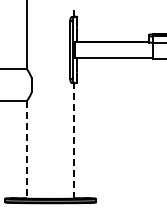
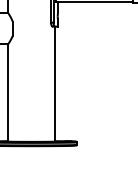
line: (74, 140) -> (55, 83), dashed -> solid
line: (27, 149) -> (8, 92), dashed -> solid

